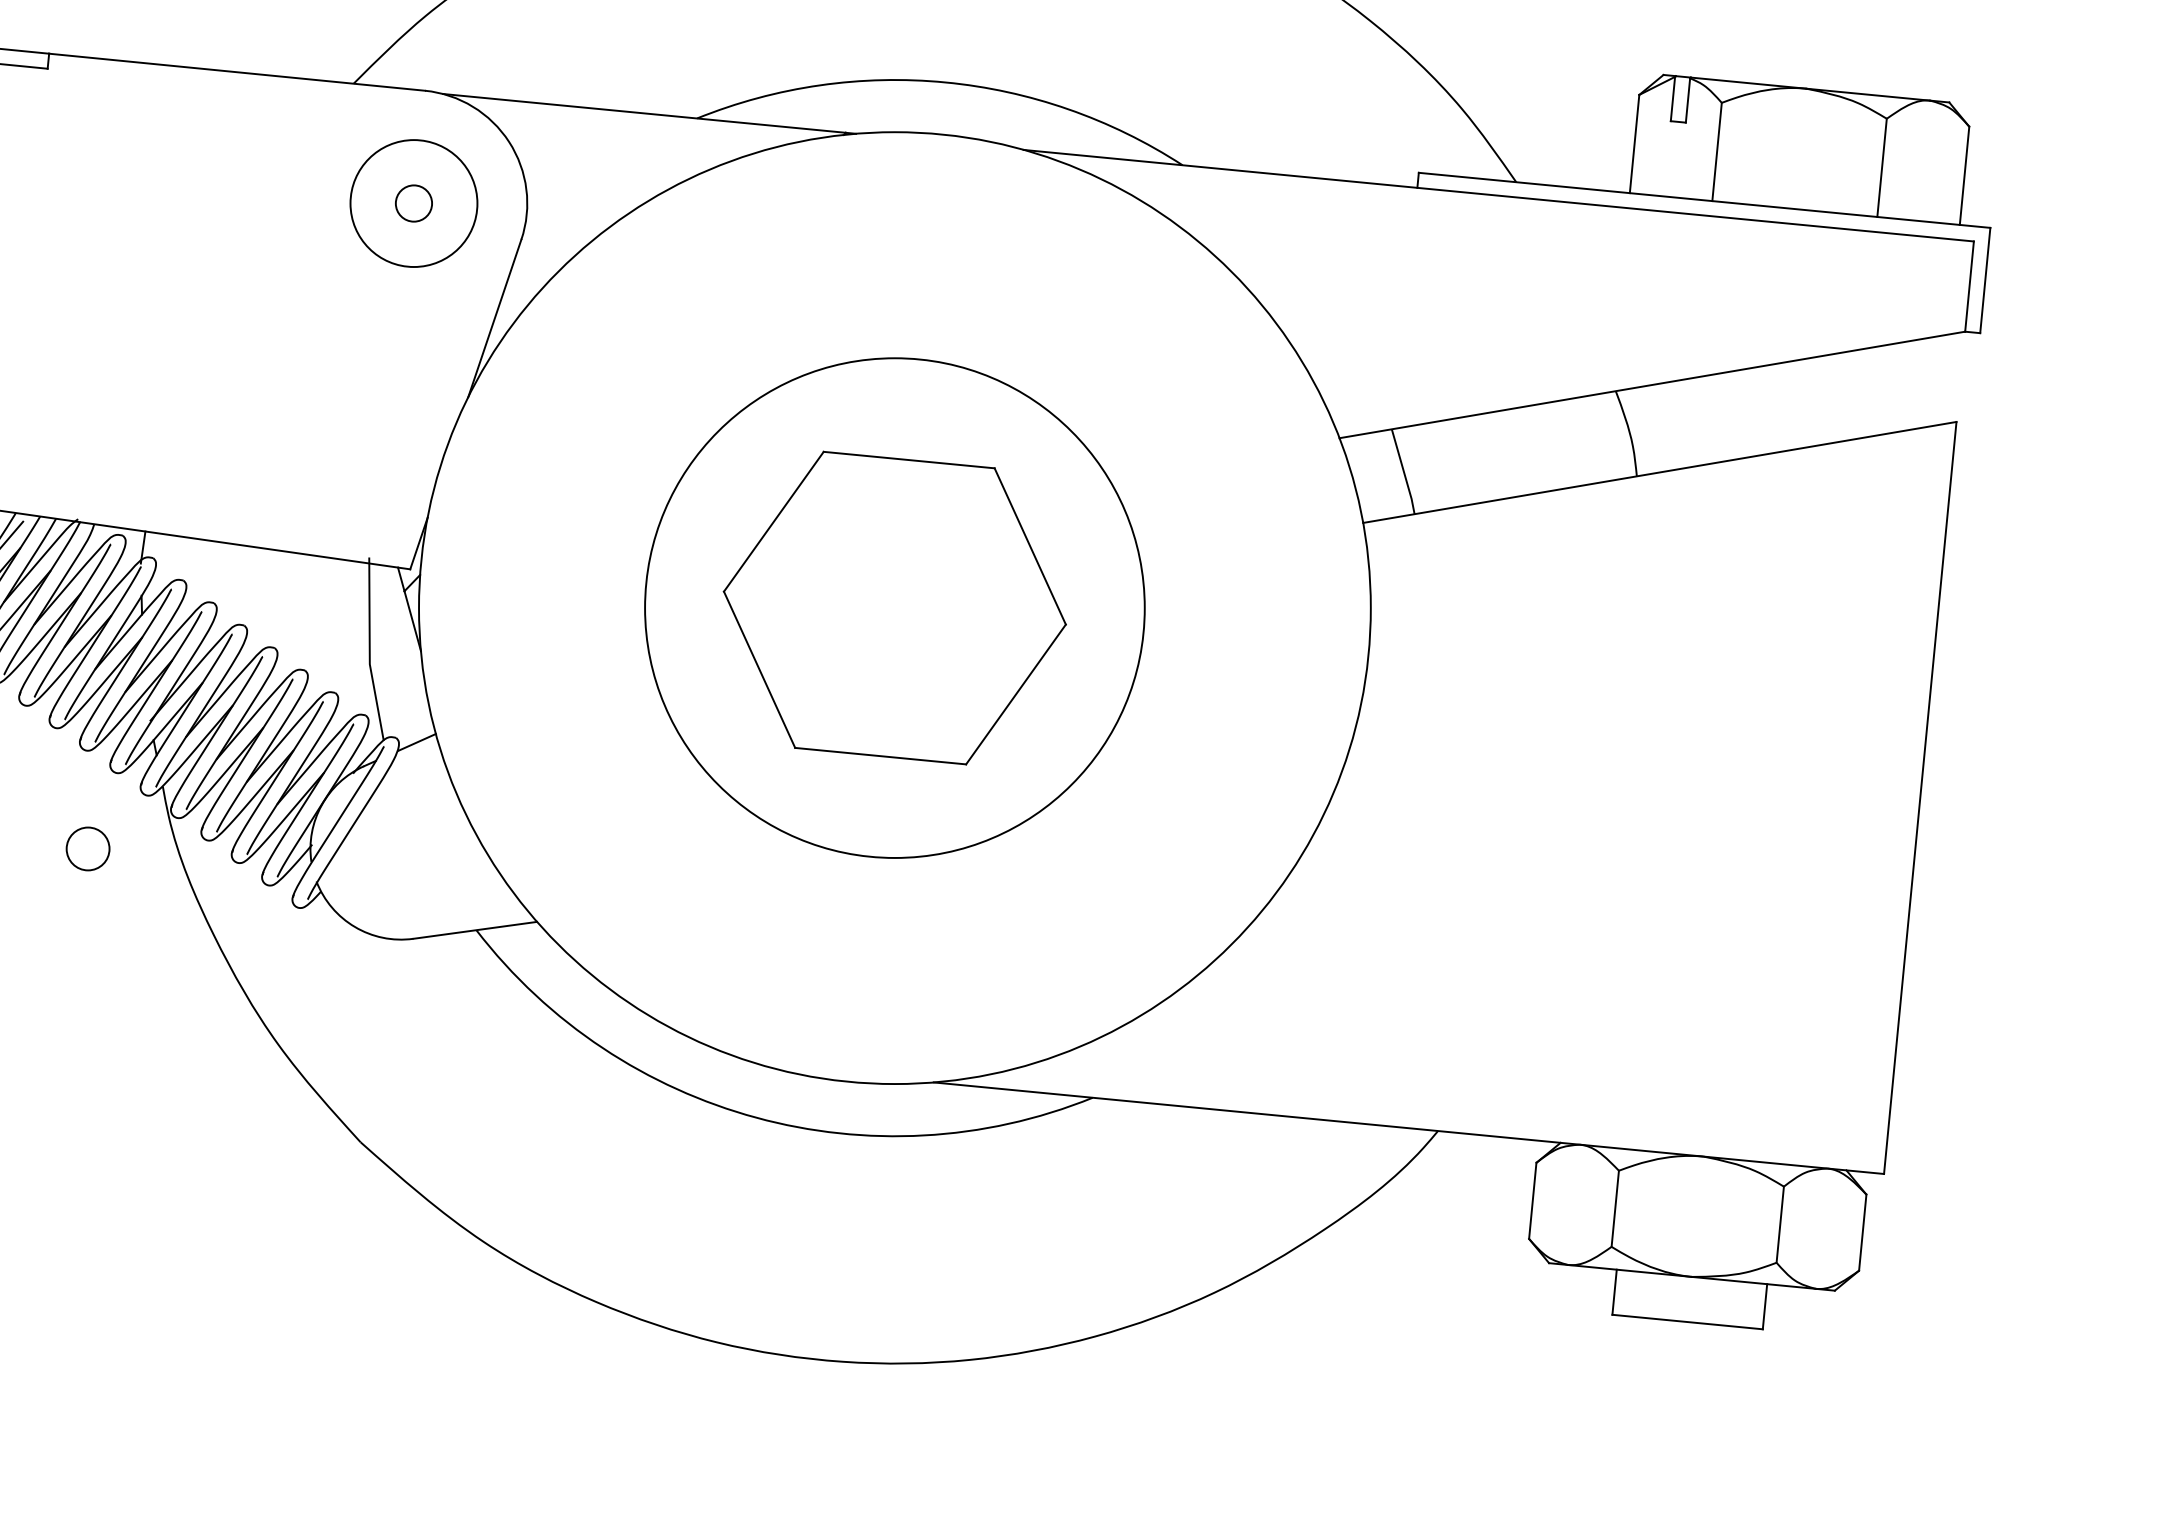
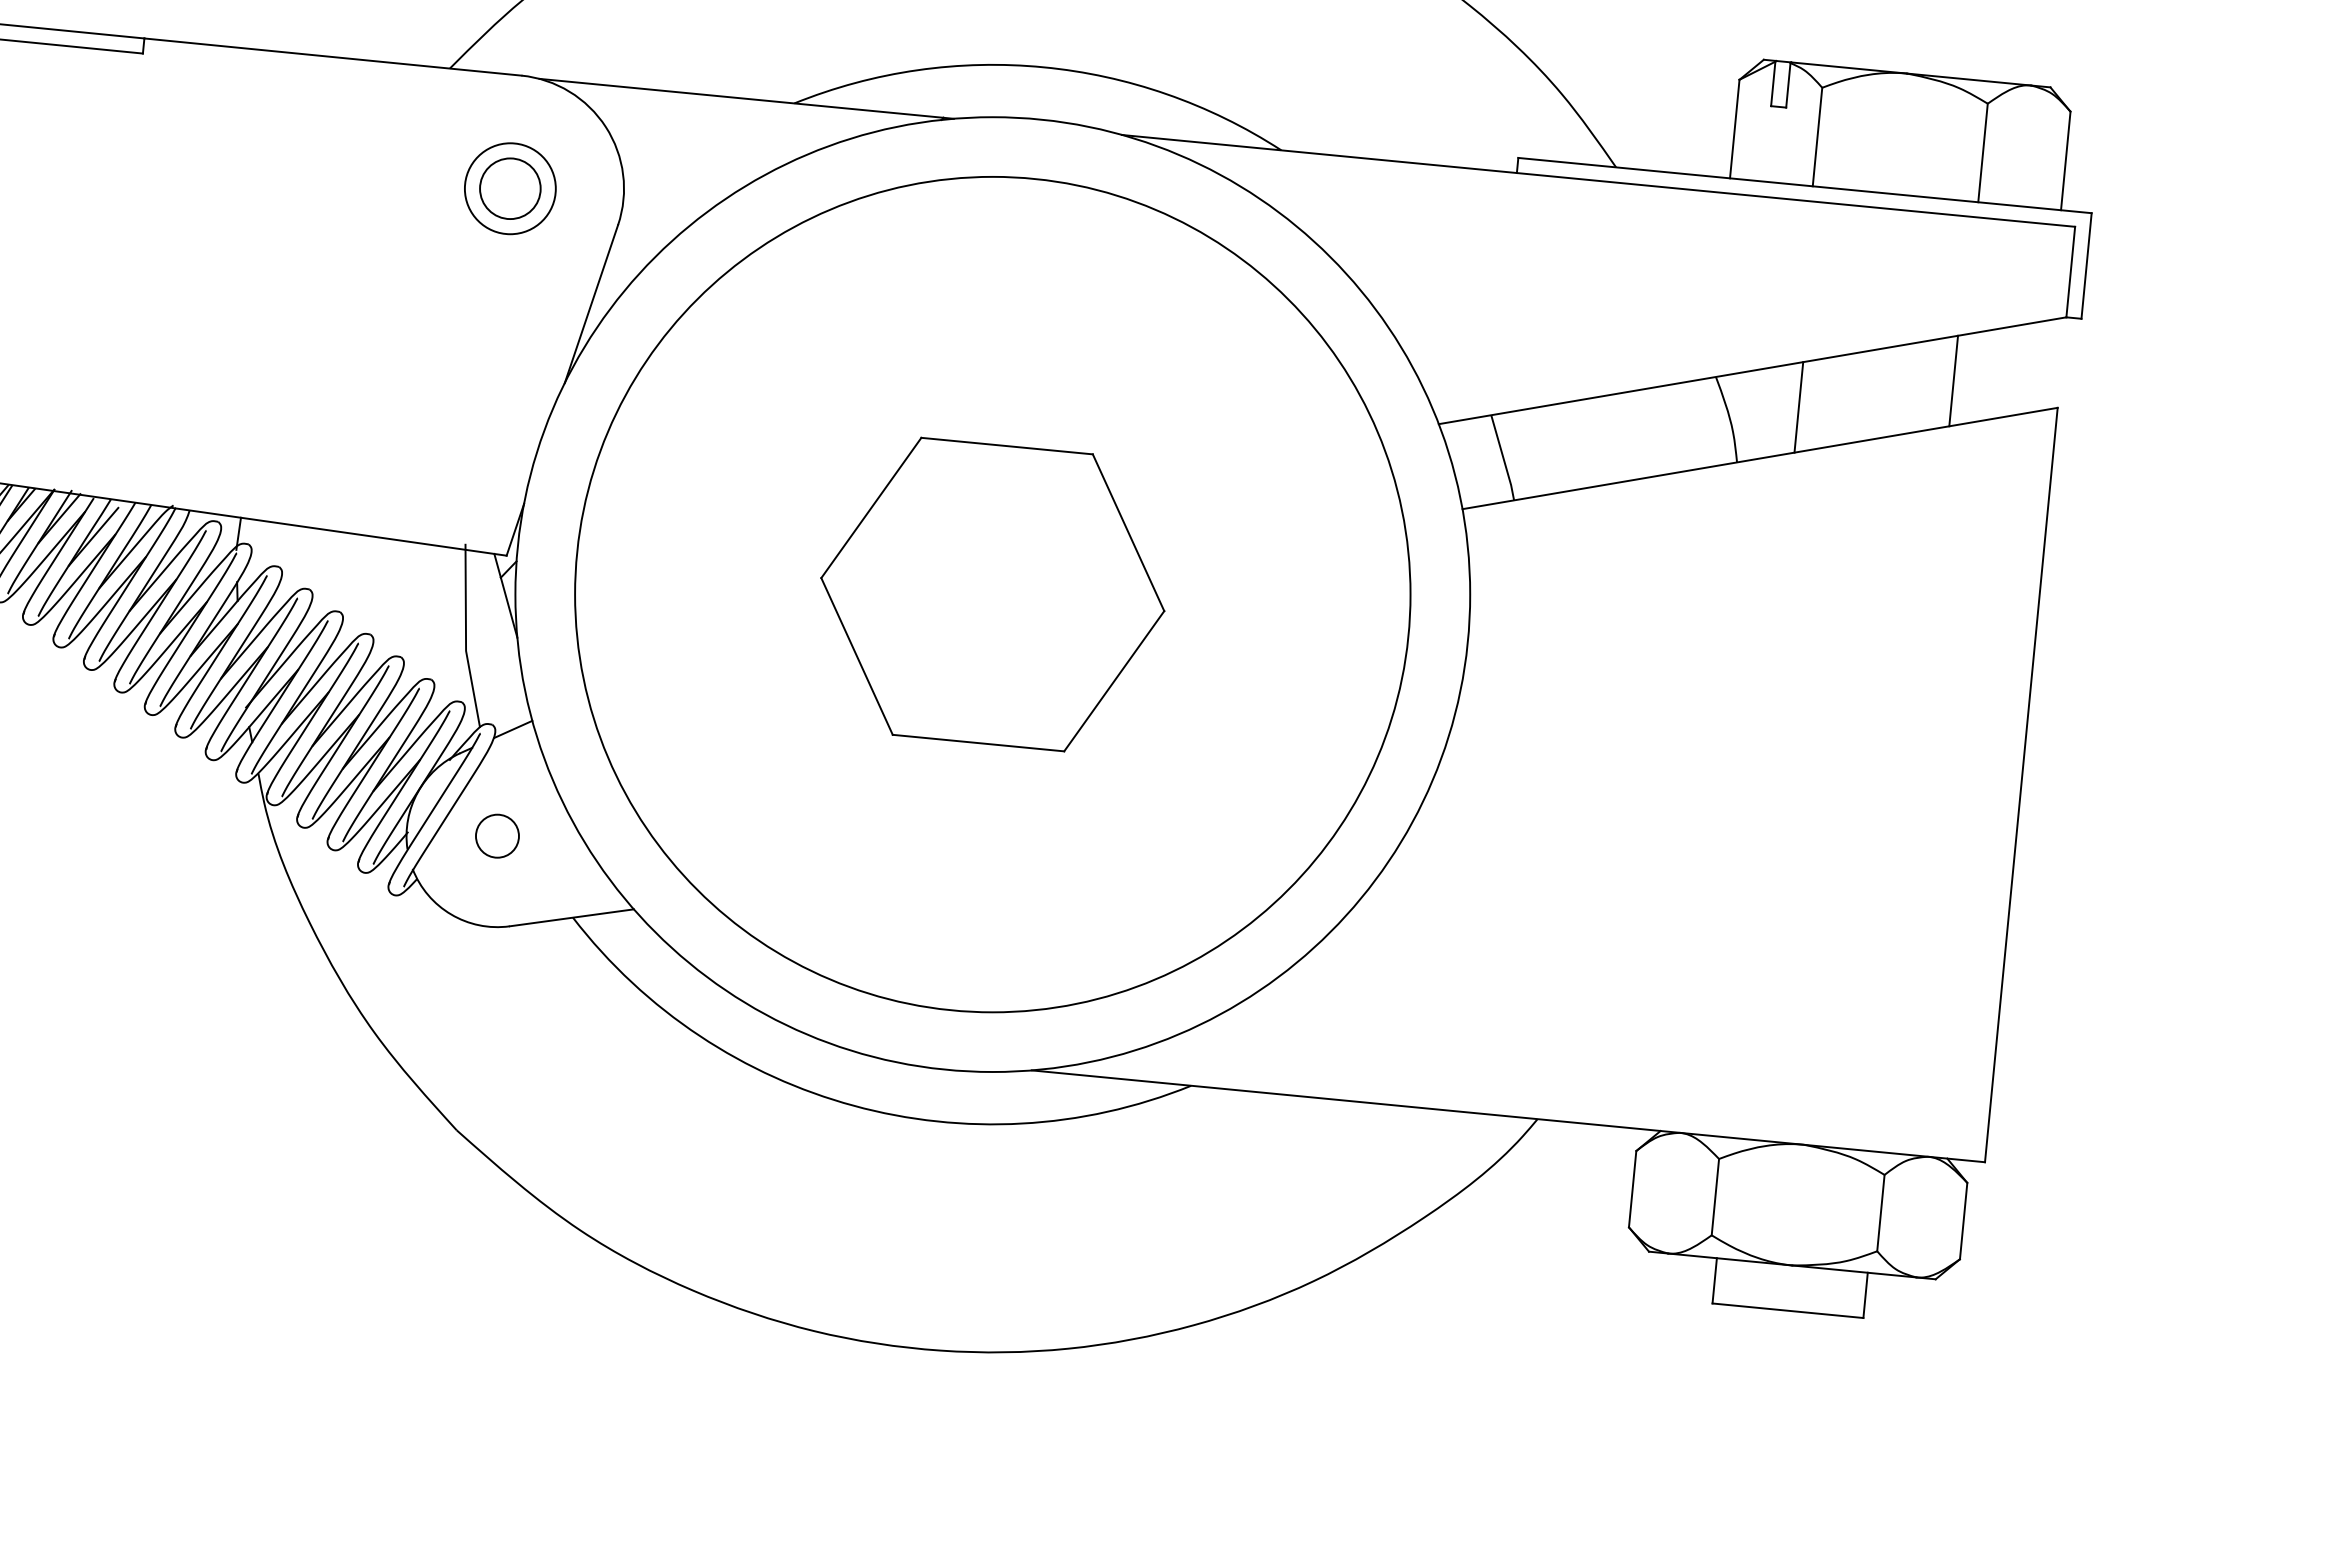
circle: (413, 203) -> (509, 188), size x0.71
circle: (414, 203) -> (510, 188), size x1.67
line: (1852, 394) -> (1953, 380), added
line: (1698, 421) -> (1798, 407), added
circle: (894, 608) -> (992, 594), size x1.67
circle: (88, 848) -> (497, 835), moved

